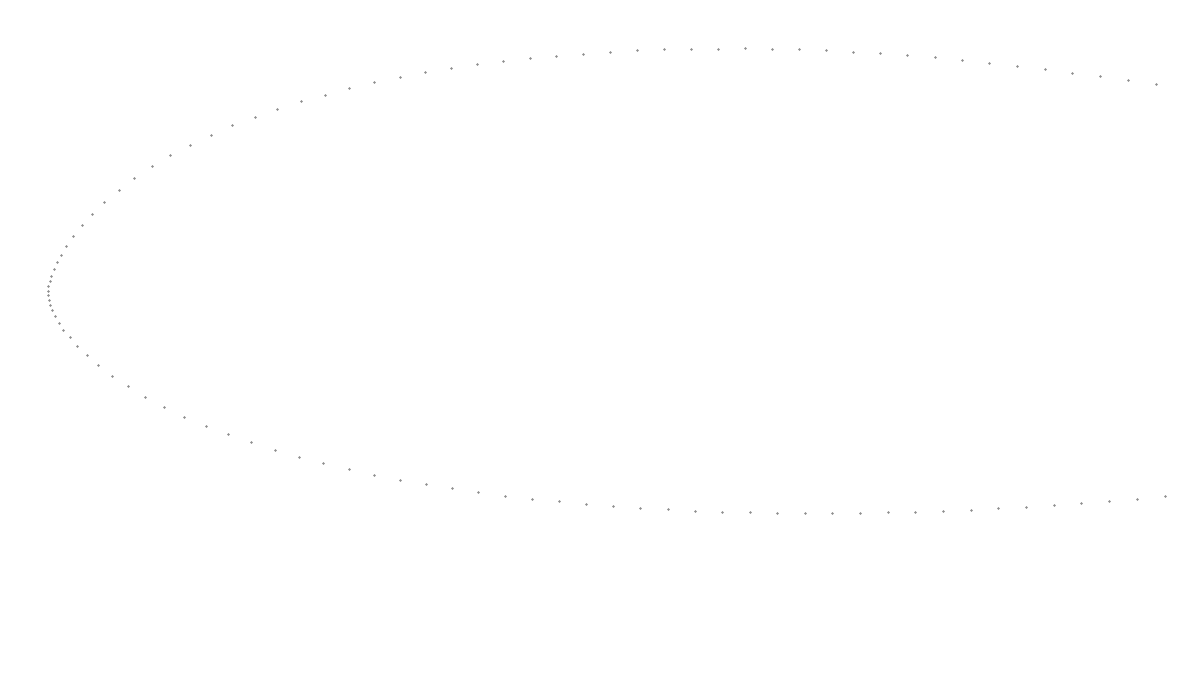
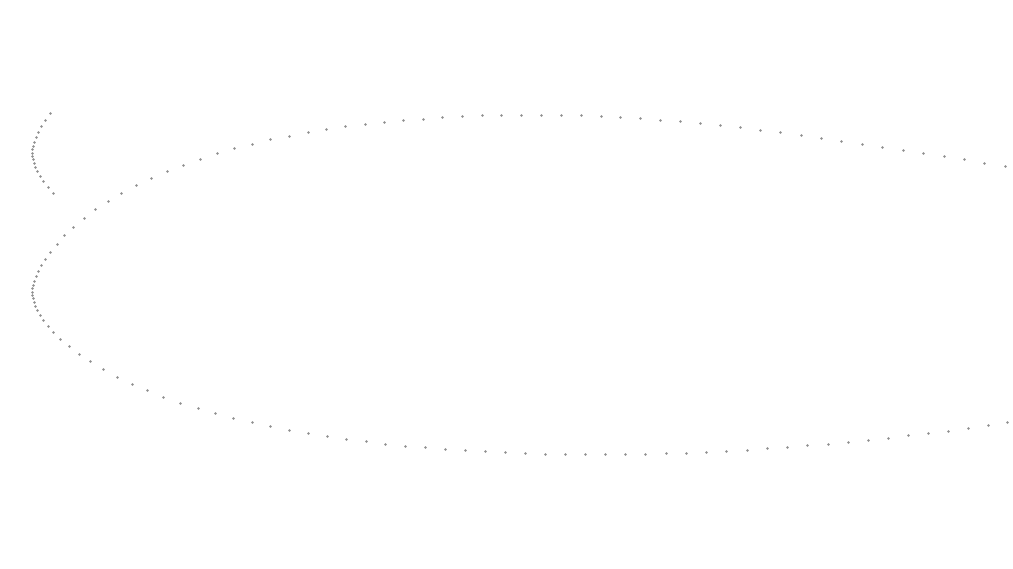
part: (50, 101) -> (33, 153), added

